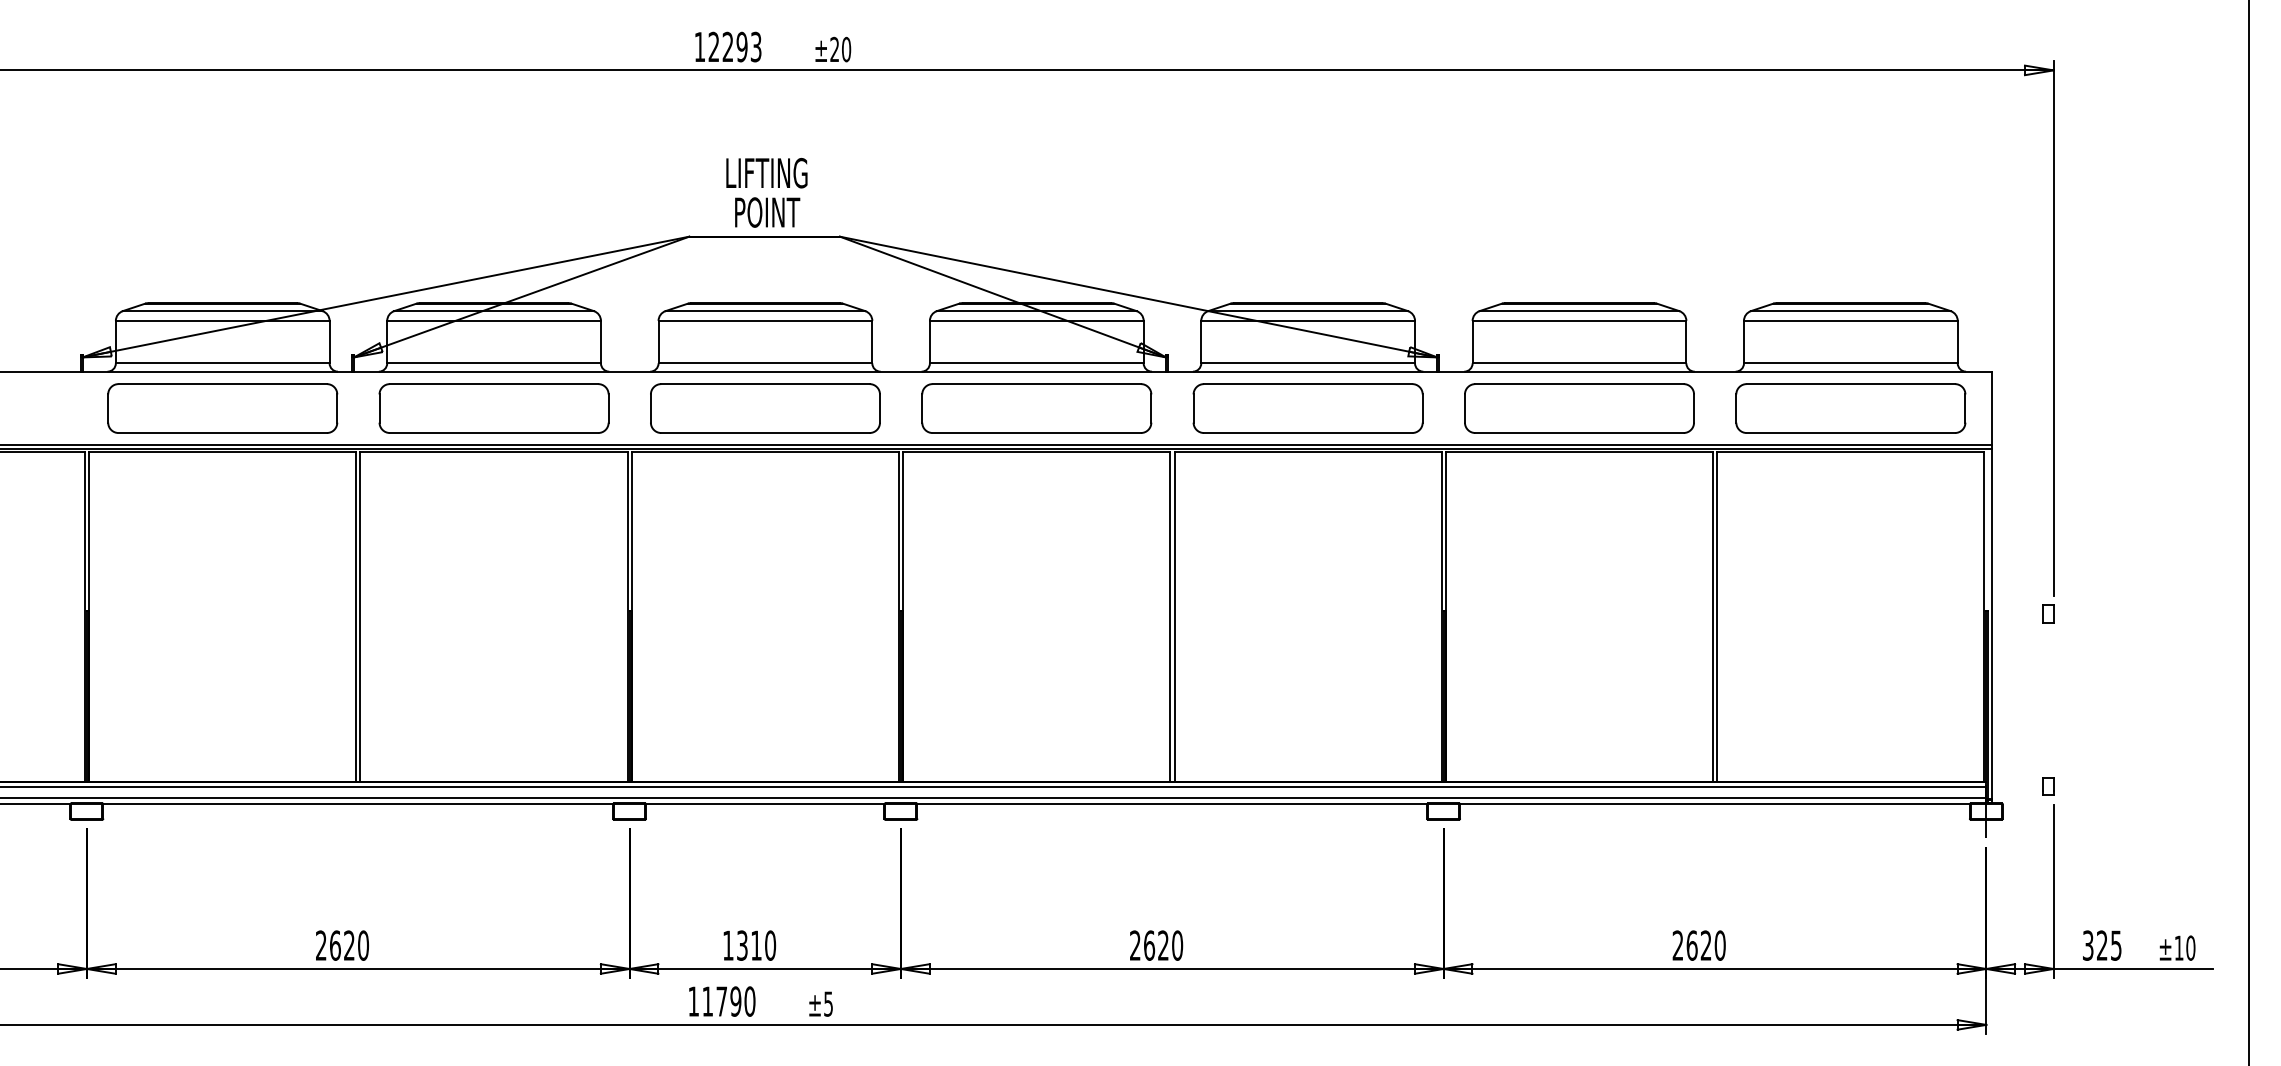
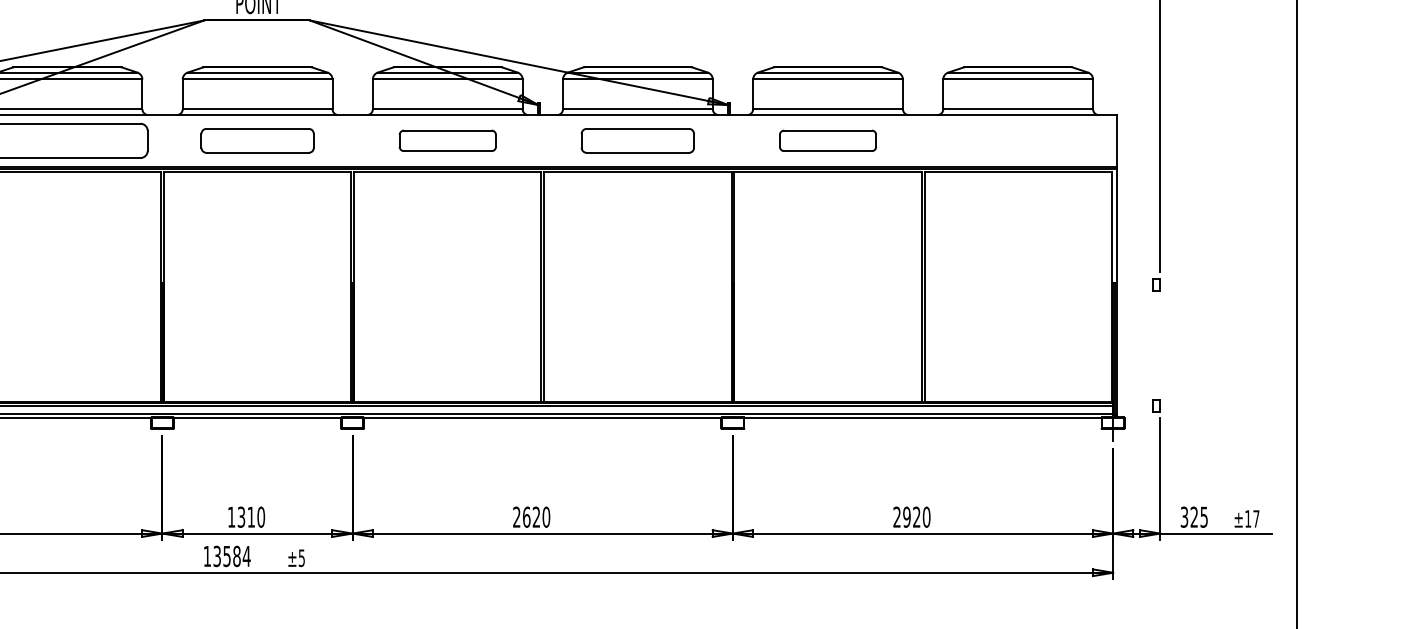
part: (765, 408) -> (257, 140), size x0.7
part: (1036, 408) -> (447, 140), size x0.6
part: (1307, 408) -> (637, 140), size x0.7
part: (1579, 408) -> (828, 140), size x0.6
part: (1850, 408) -> (1017, 140), removed
text: (1691, 945) -> (906, 517), 2620 -> 2920
text: (2190, 947) -> (1256, 518), ±10 -> ±17
text: (728, 1001) -> (231, 556), 11790 -> 13584

